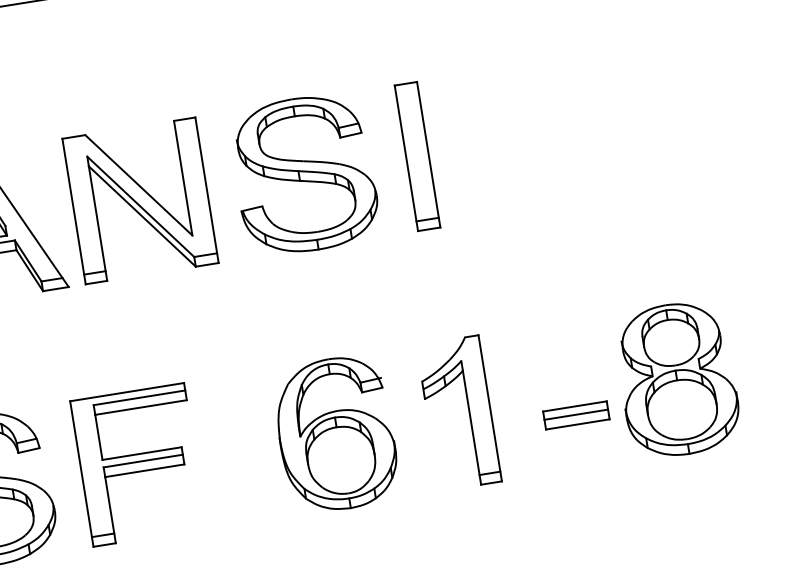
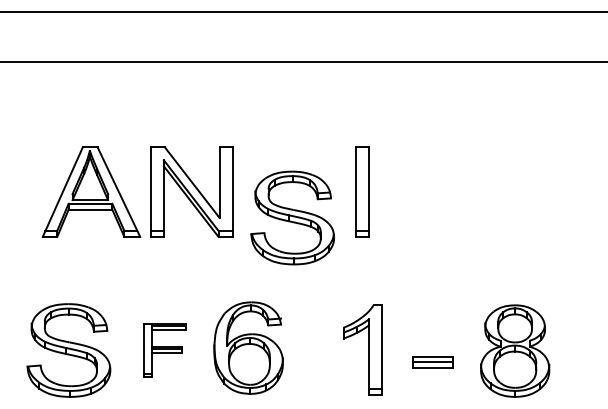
part: (303, 173) -> (292, 217), moved
part: (677, 378) -> (515, 350), moved
part: (335, 433) -> (248, 347), moved
part: (137, 465) -> (164, 350), size x0.6

